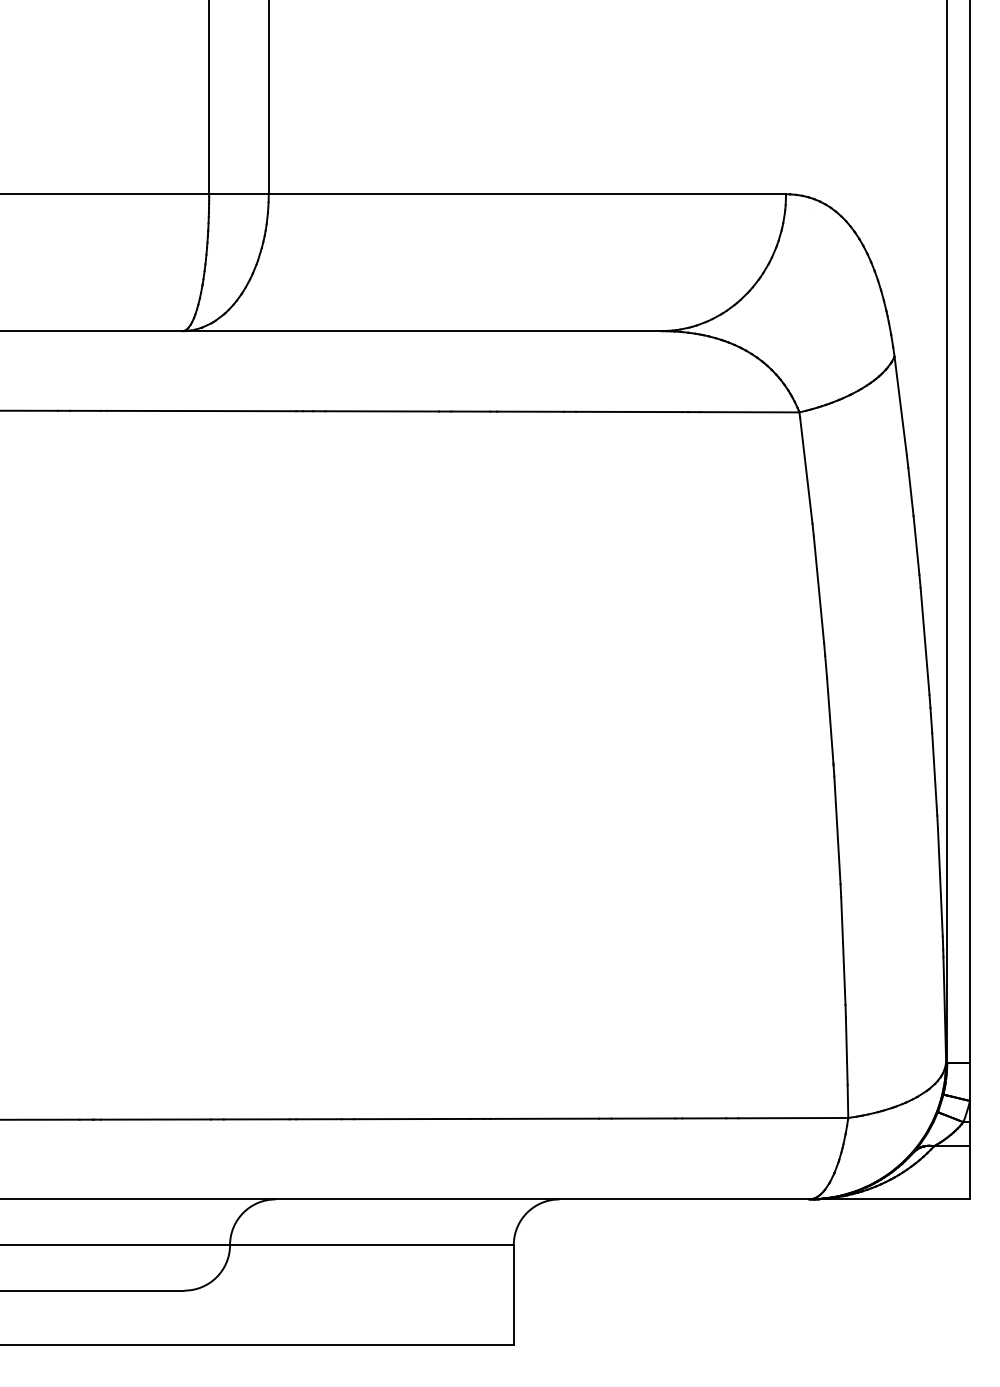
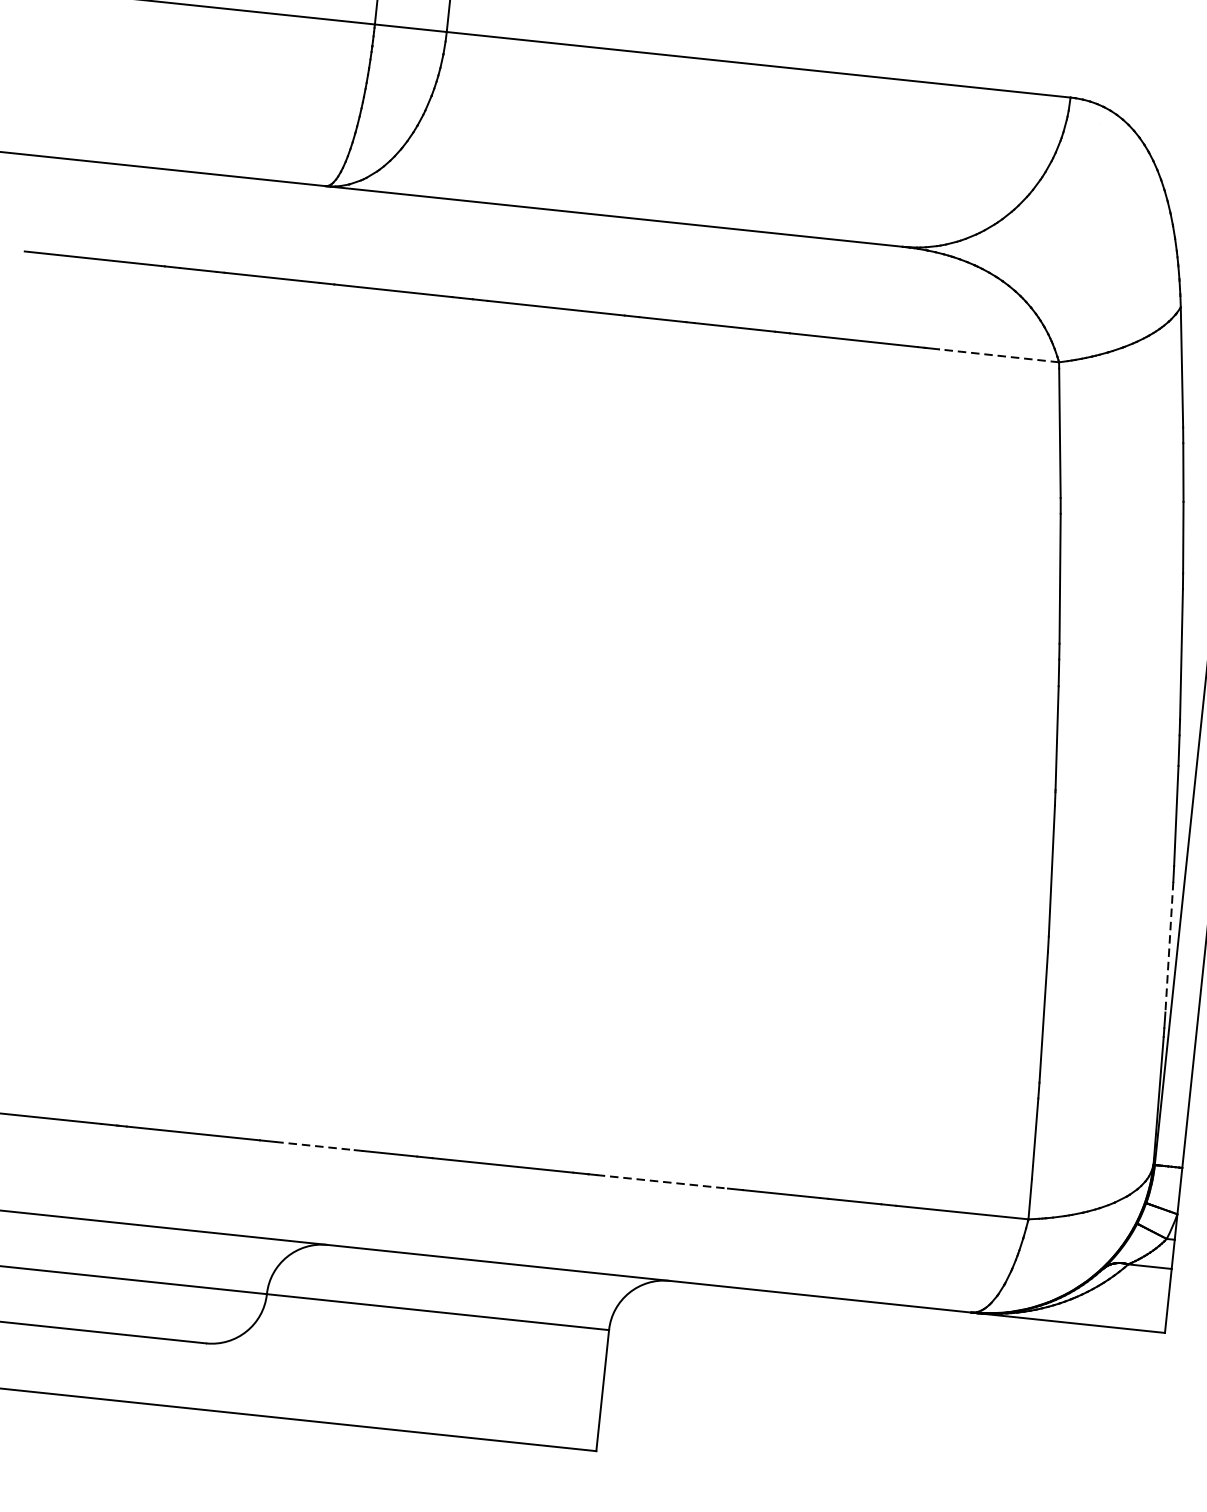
line: (749, 412) -> (998, 356), solid -> dashed
line: (940, 882) -> (1169, 947), solid -> dashed
line: (545, 1118) -> (663, 1181), solid -> dashed
line: (256, 1119) -> (314, 1146), solid -> dashed

